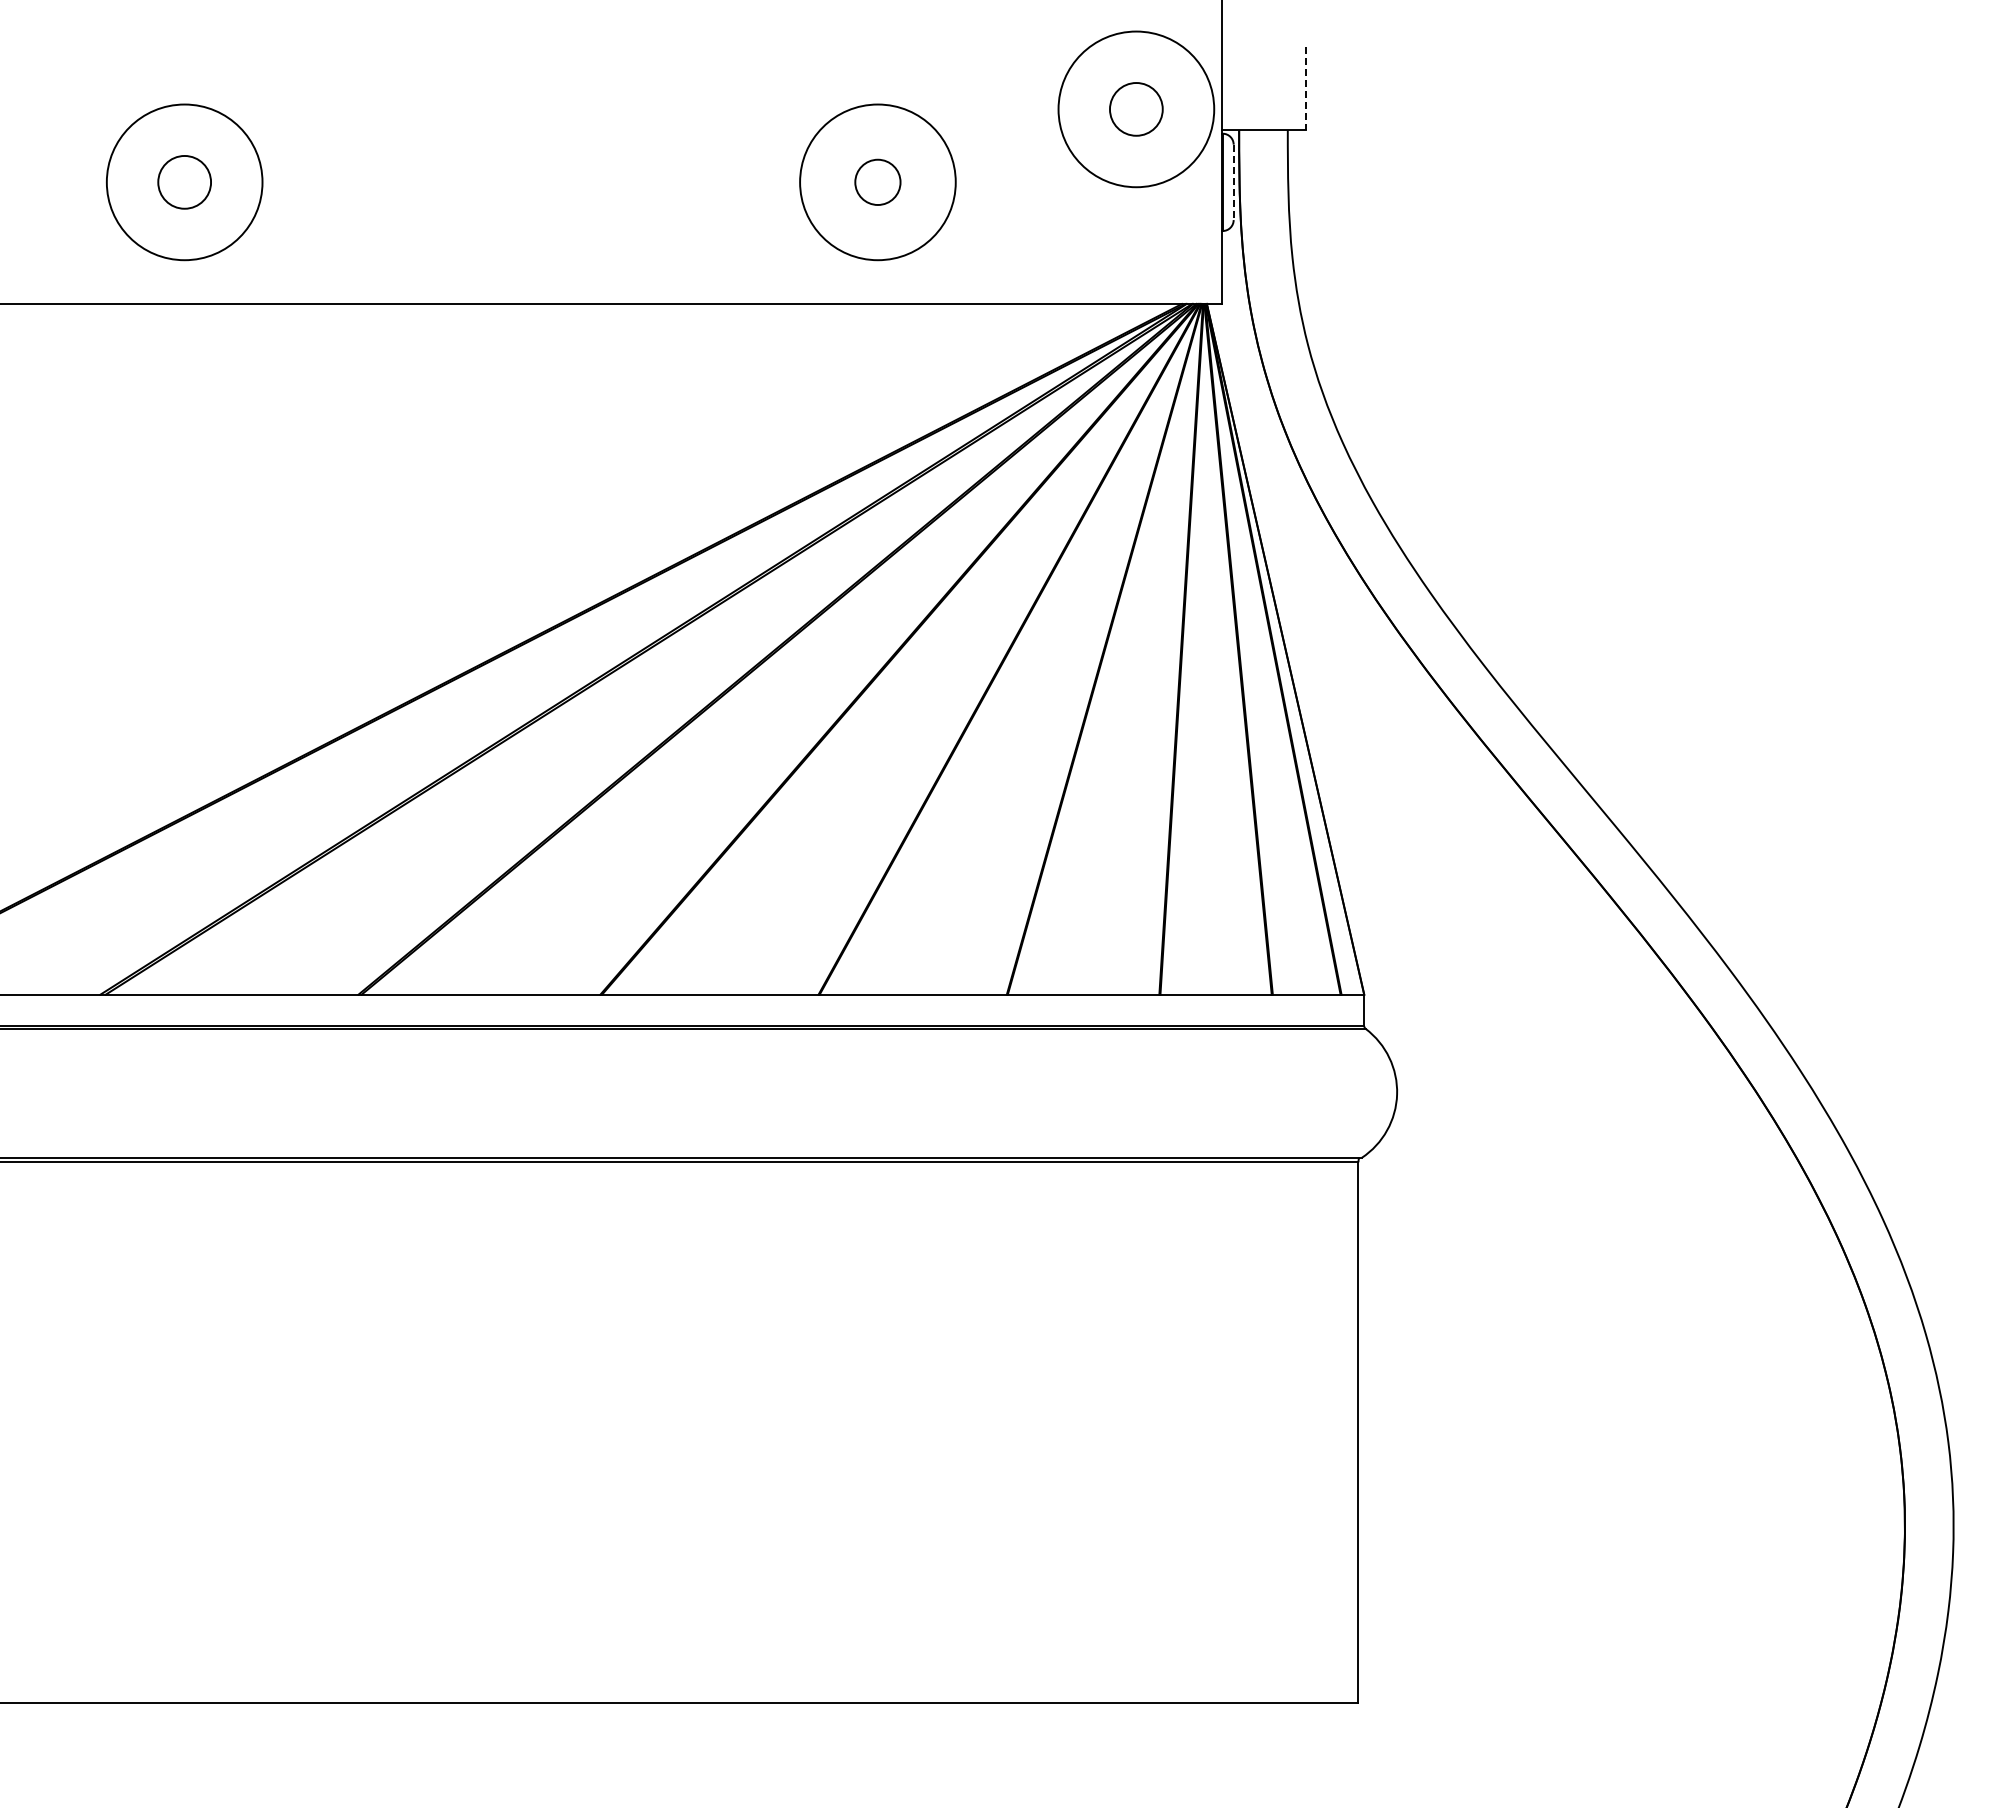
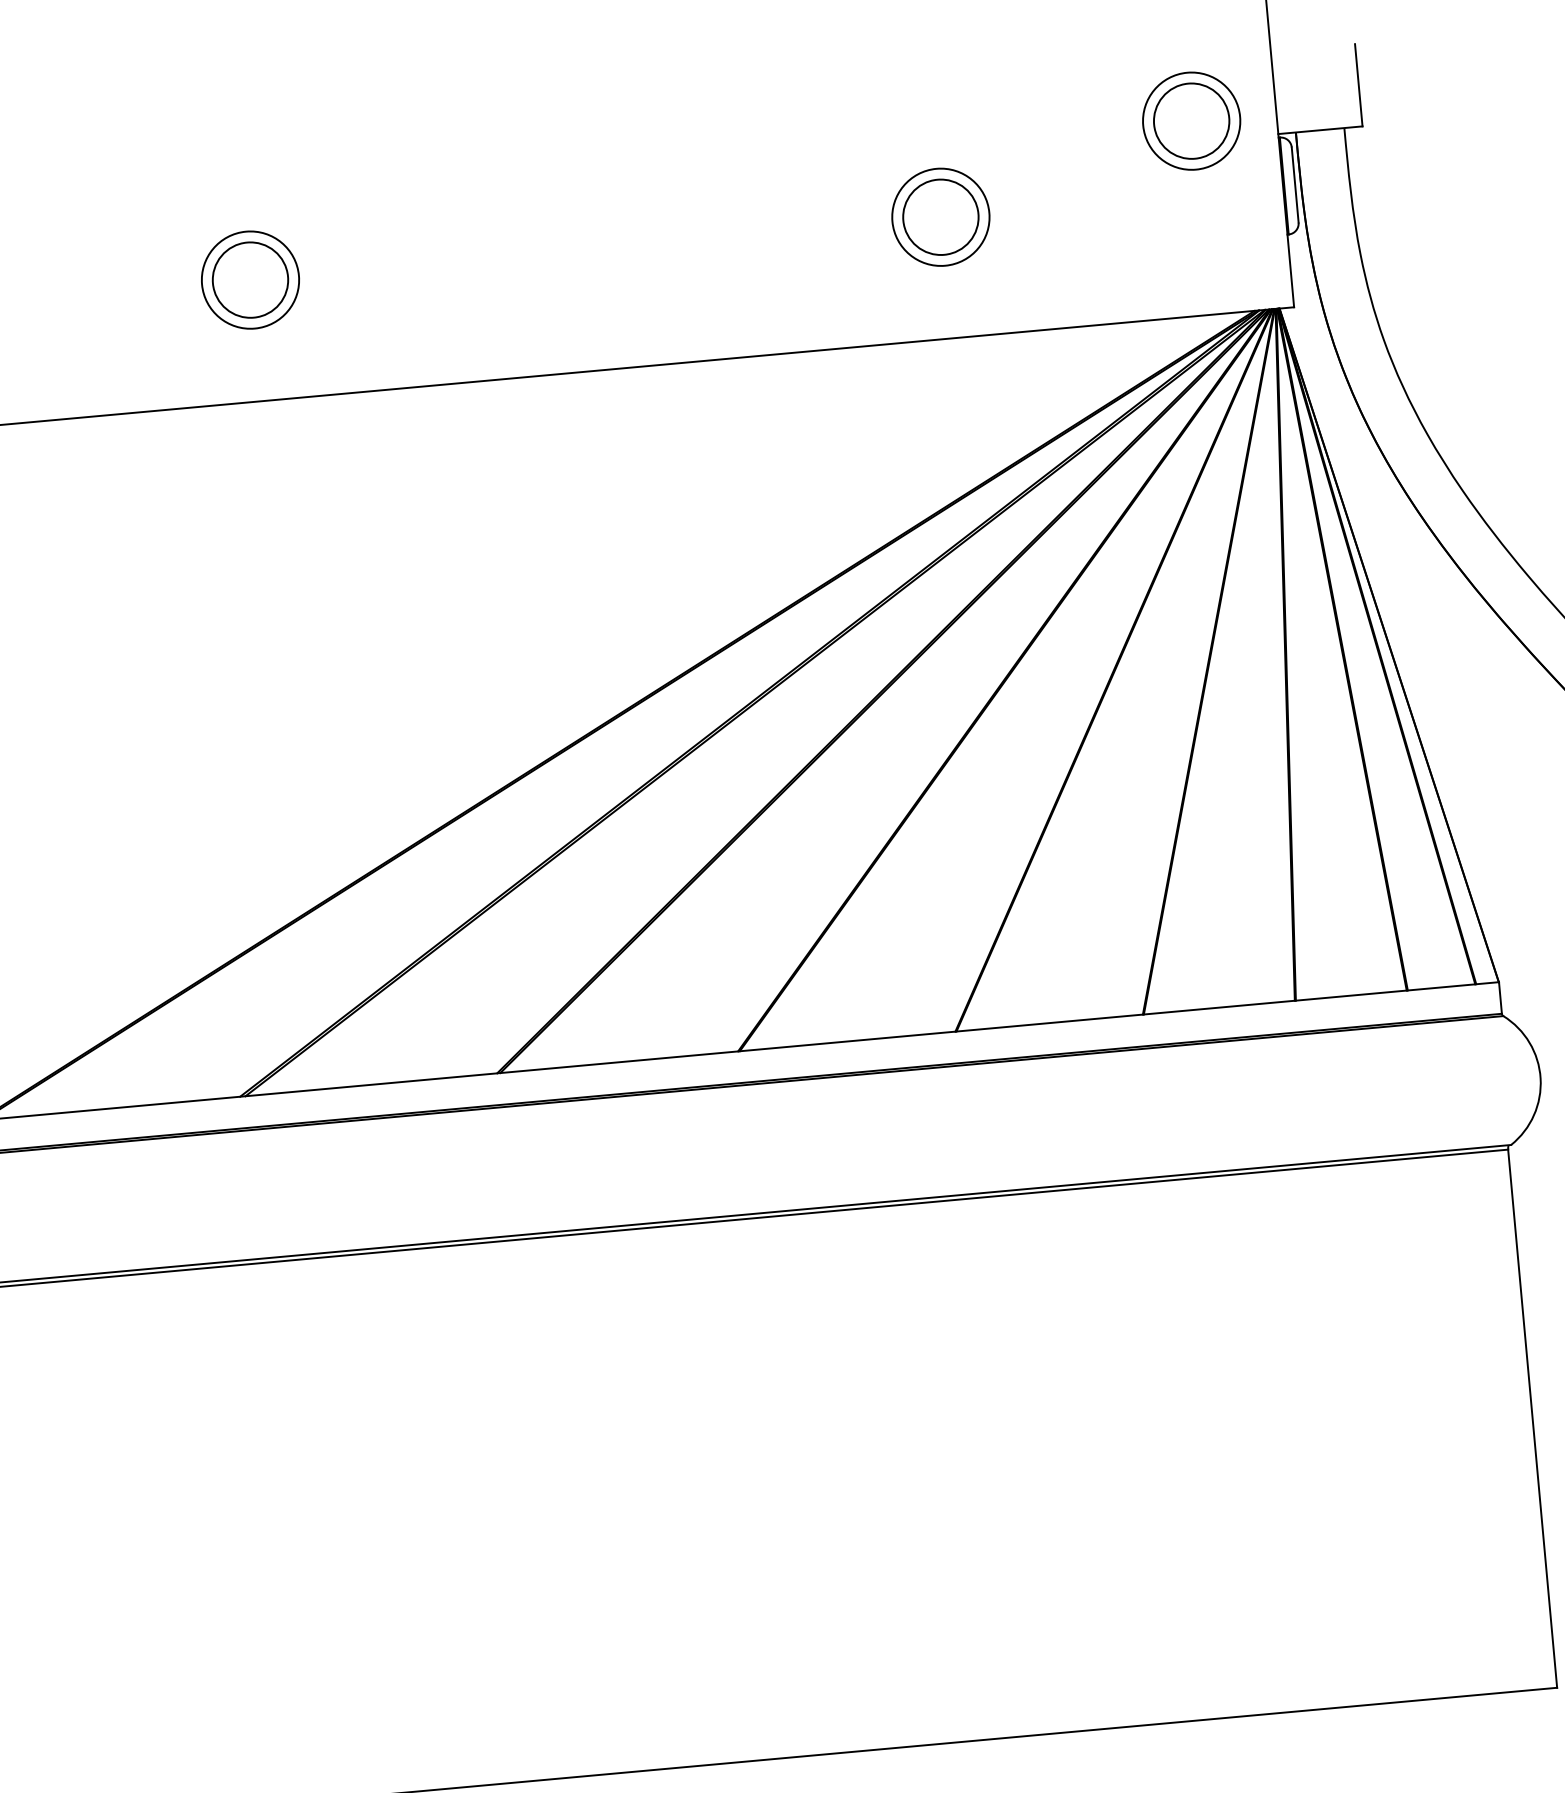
line: (1306, 89) -> (1359, 85), dashed -> solid
circle: (1136, 109) -> (1191, 121), size x0.62
circle: (1136, 109) -> (1191, 121), size x1.43
circle: (184, 182) -> (250, 280), size x0.62
circle: (184, 182) -> (250, 280), size x1.43
circle: (877, 182) -> (940, 217), size x0.62
circle: (877, 182) -> (940, 217), size x1.67
line: (1233, 182) -> (1295, 185), dashed -> solid

